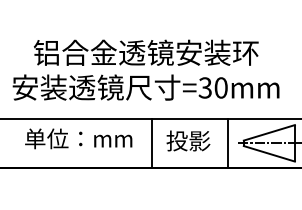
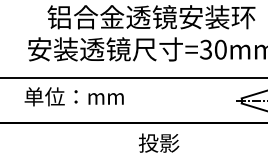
text: (78, 138) -> (74, 96), moved
text: (188, 140) -> (159, 142), moved
line: (151, 142) -> (156, 100), removed
line: (227, 142) -> (226, 100), removed

